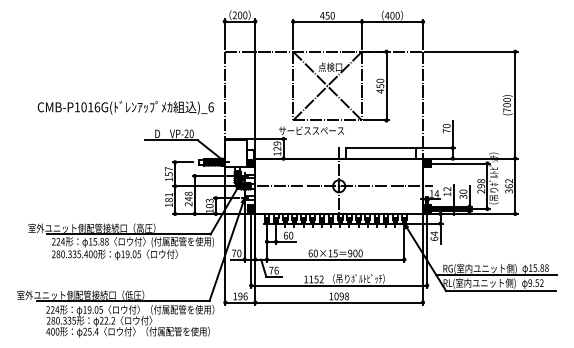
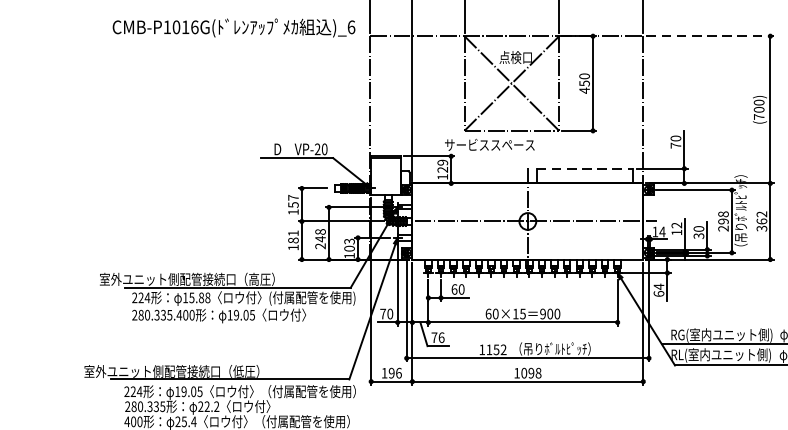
line: (471, 51) -> (710, 35), solid -> dashed
text: (125, 107) -> (233, 27), moved
line: (381, 147) -> (586, 168), solid -> dashed

